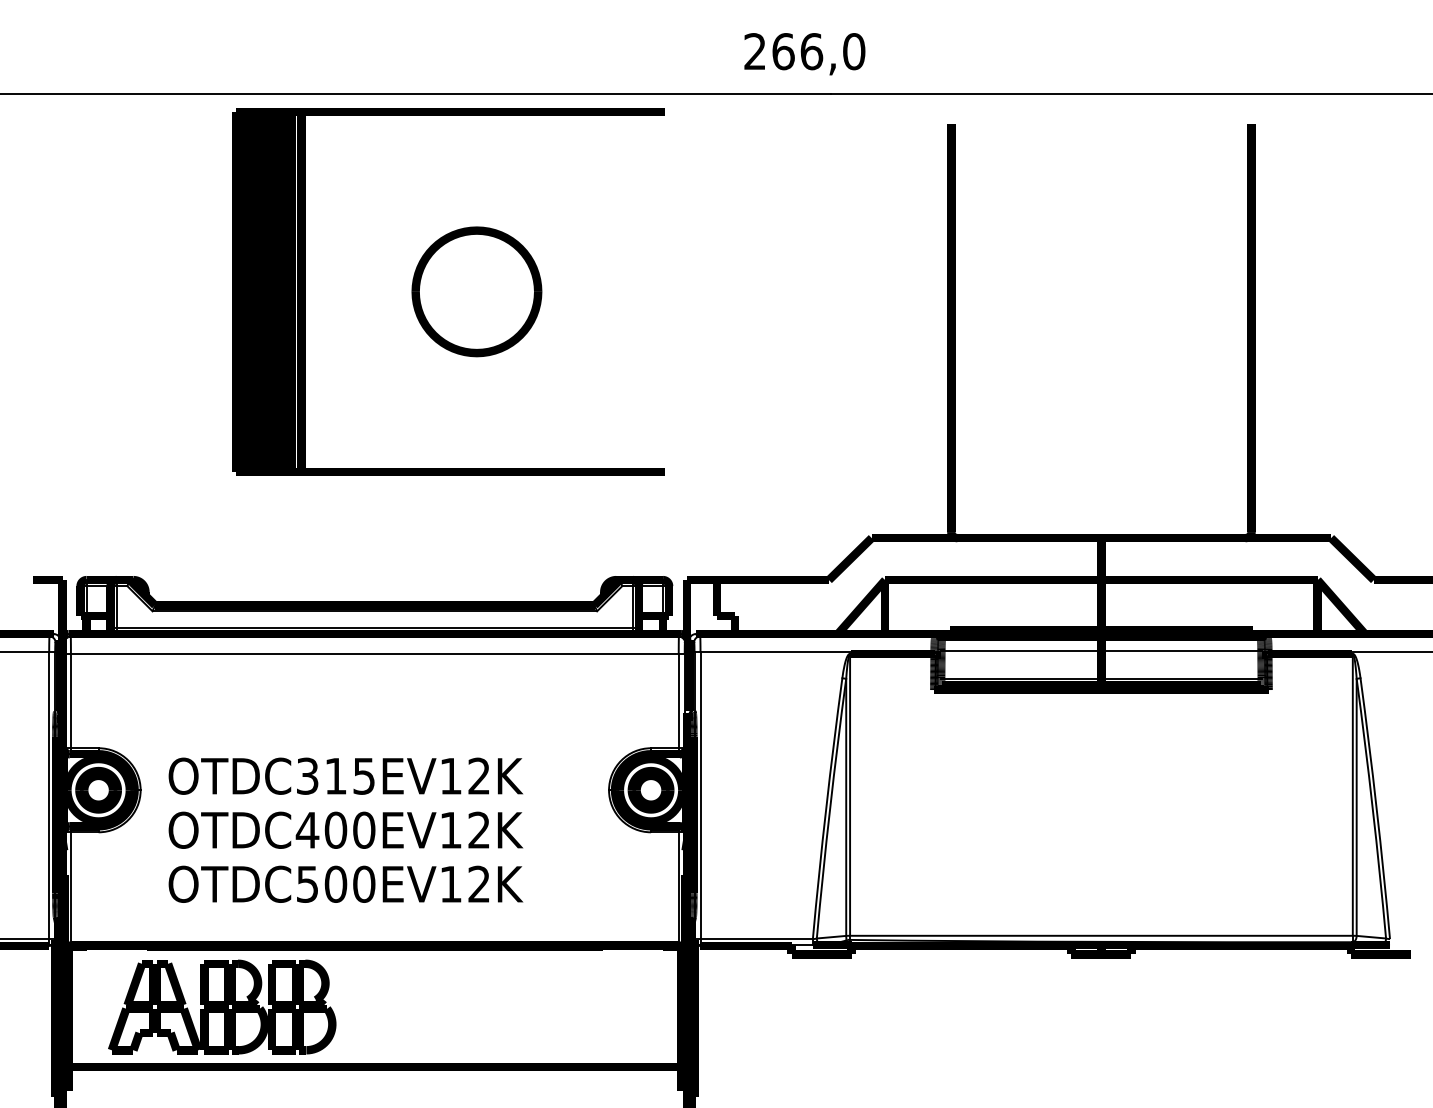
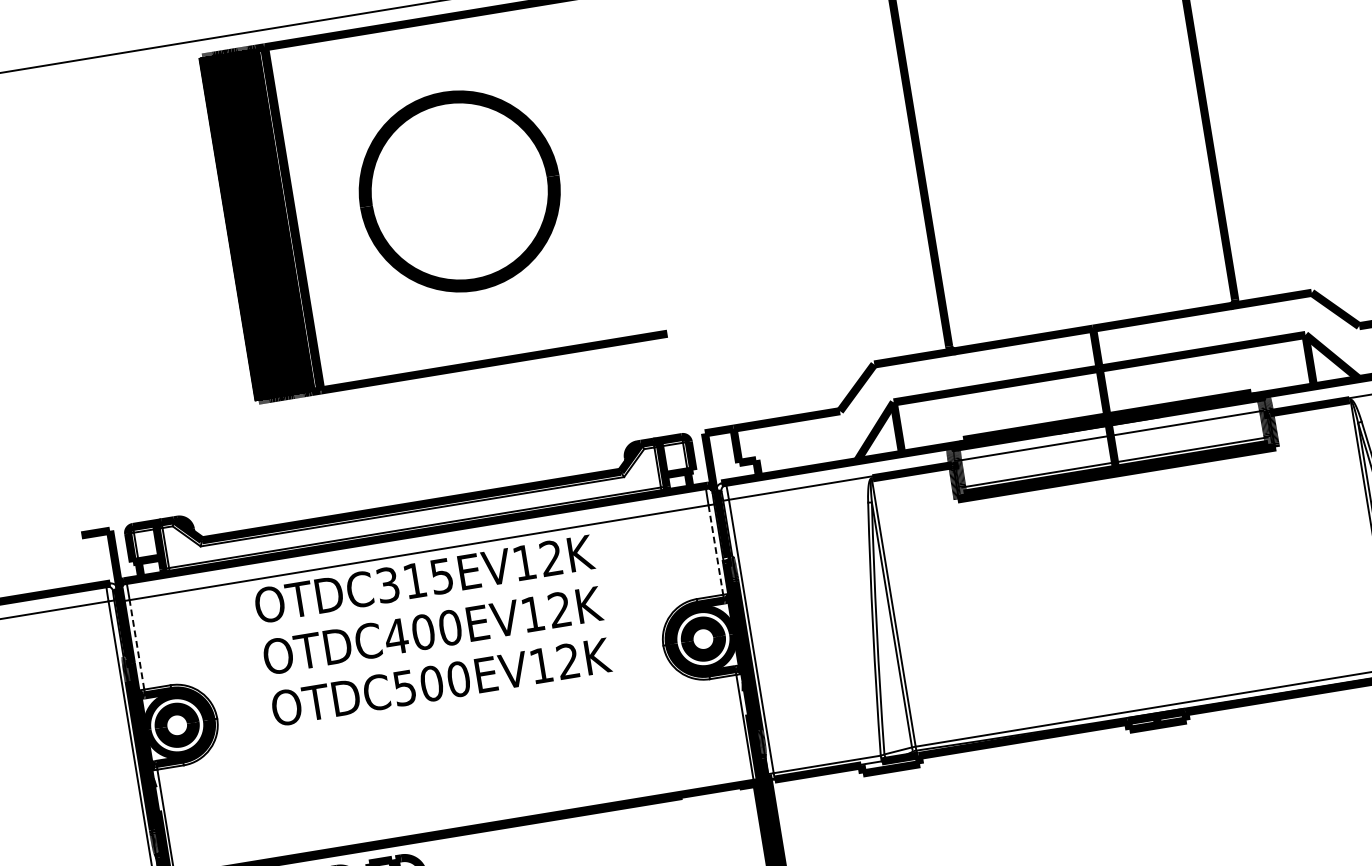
part: (476, 291) -> (459, 191), size x1.6
line: (70, 701) -> (136, 645), solid -> dashed
line: (678, 701) -> (715, 550), solid -> dashed
text: (345, 829) -> (432, 629), moved

